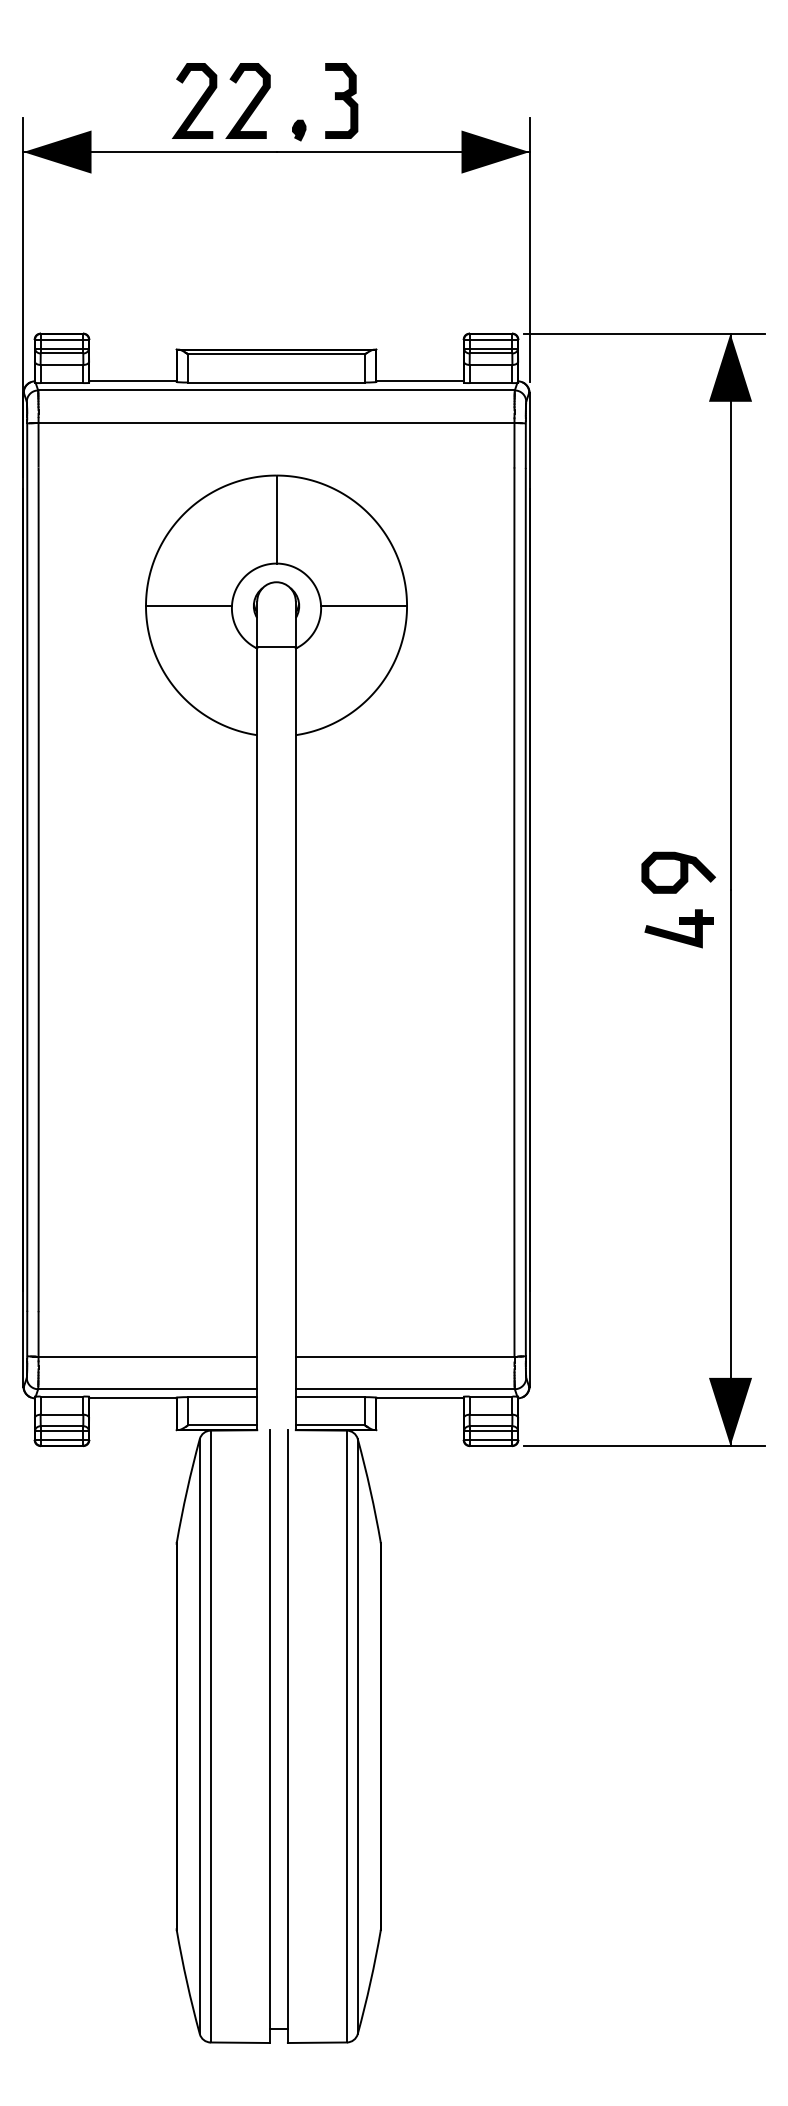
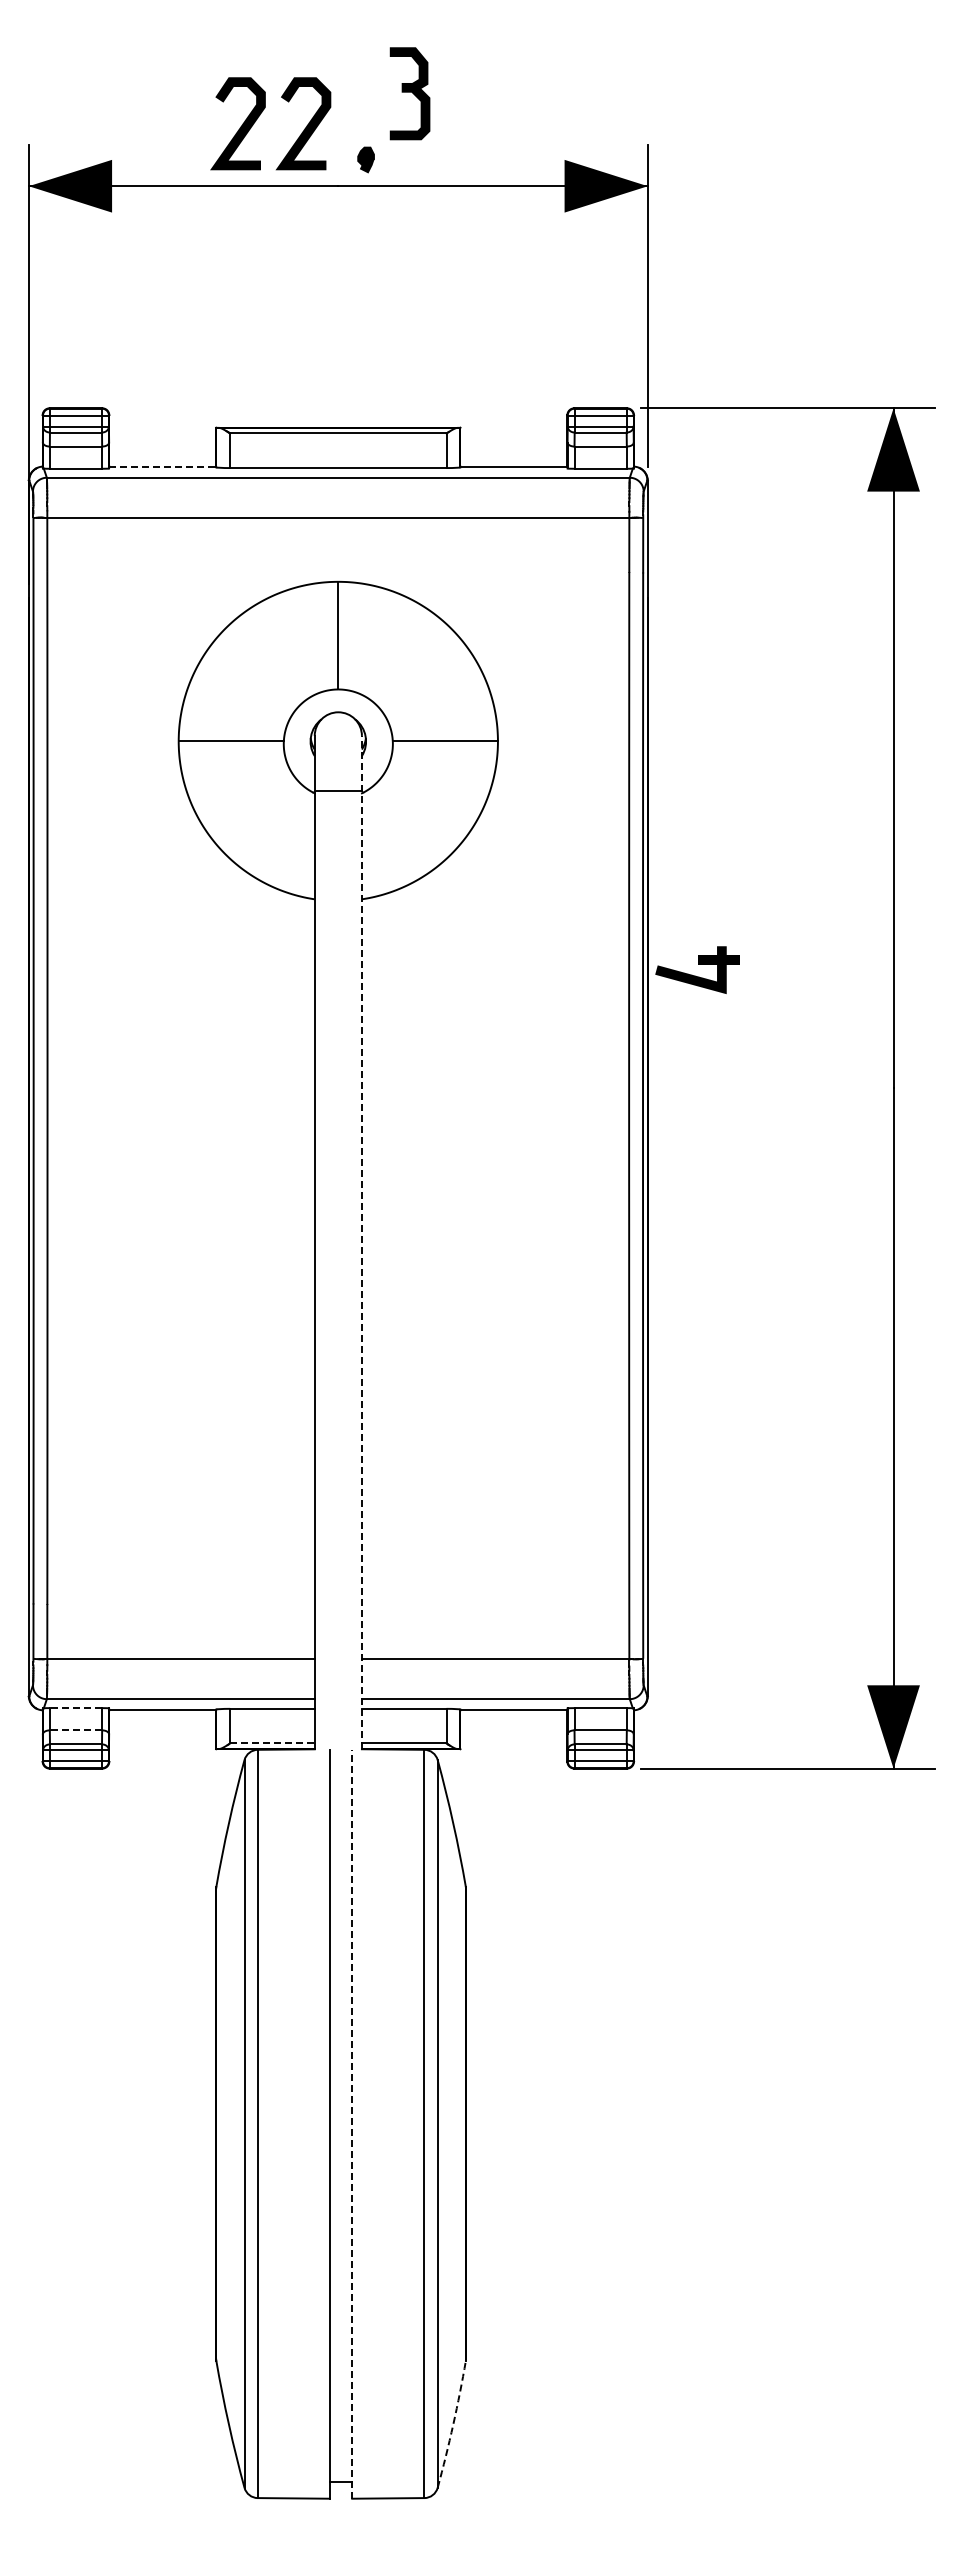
part: (341, 100) -> (409, 93), moved
line: (133, 381) -> (163, 466), solid -> dashed
curve: (680, 872) -> (832, 1067), removed
part: (678, 928) -> (697, 969), moved
line: (295, 1015) -> (361, 1242), solid -> dashed
line: (61, 1396) -> (75, 1708), solid -> dashed
line: (61, 1414) -> (75, 1730), solid -> dashed
line: (222, 1425) -> (272, 1743), solid -> dashed
line: (288, 1737) -> (352, 2124), solid -> dashed
arc: (370, 1982) -> (453, 2424), solid -> dashed

